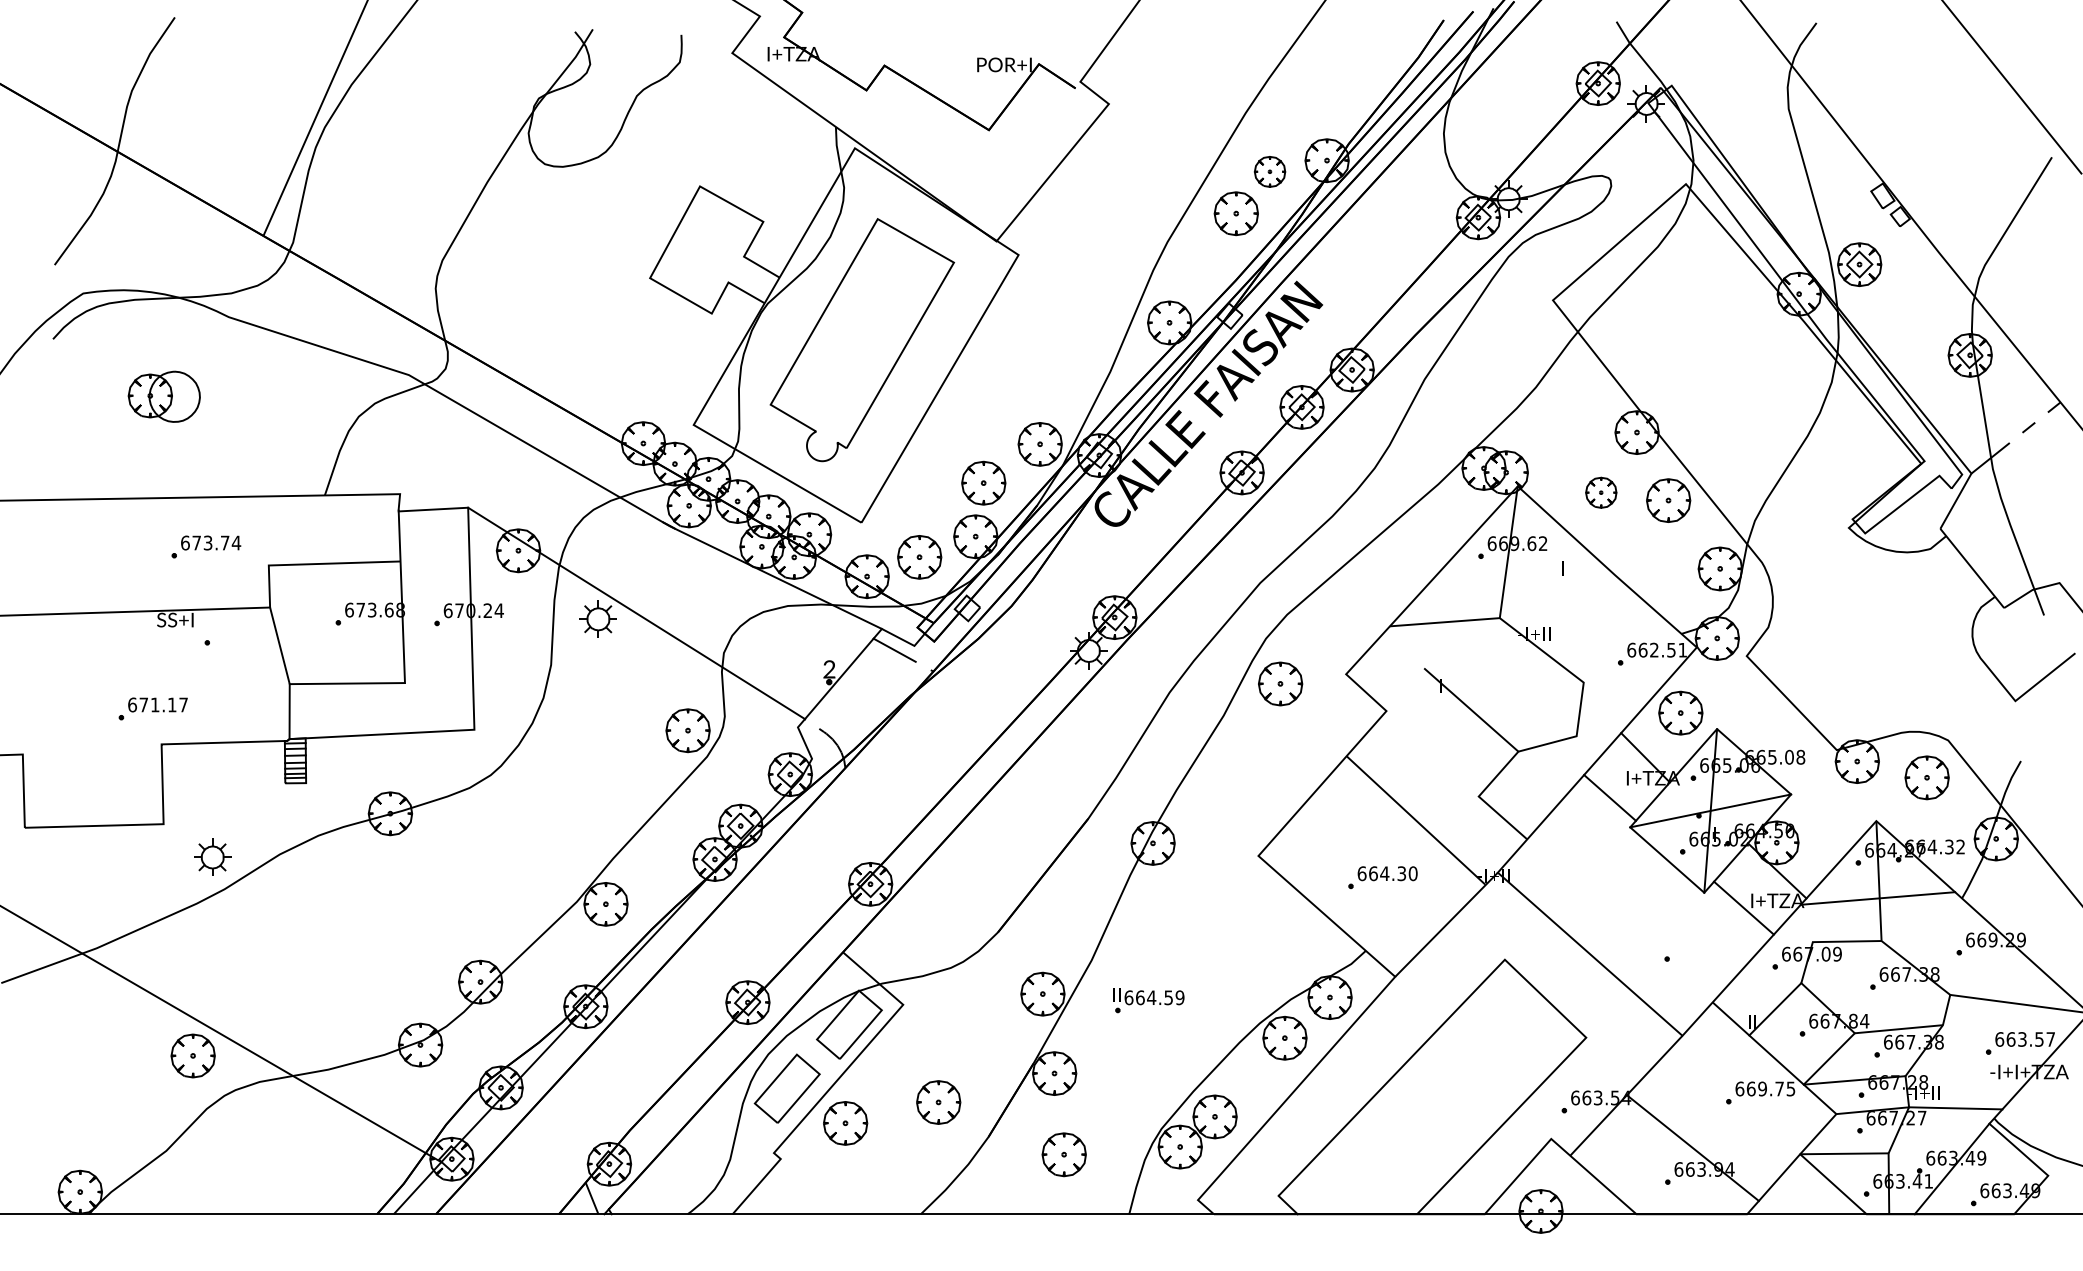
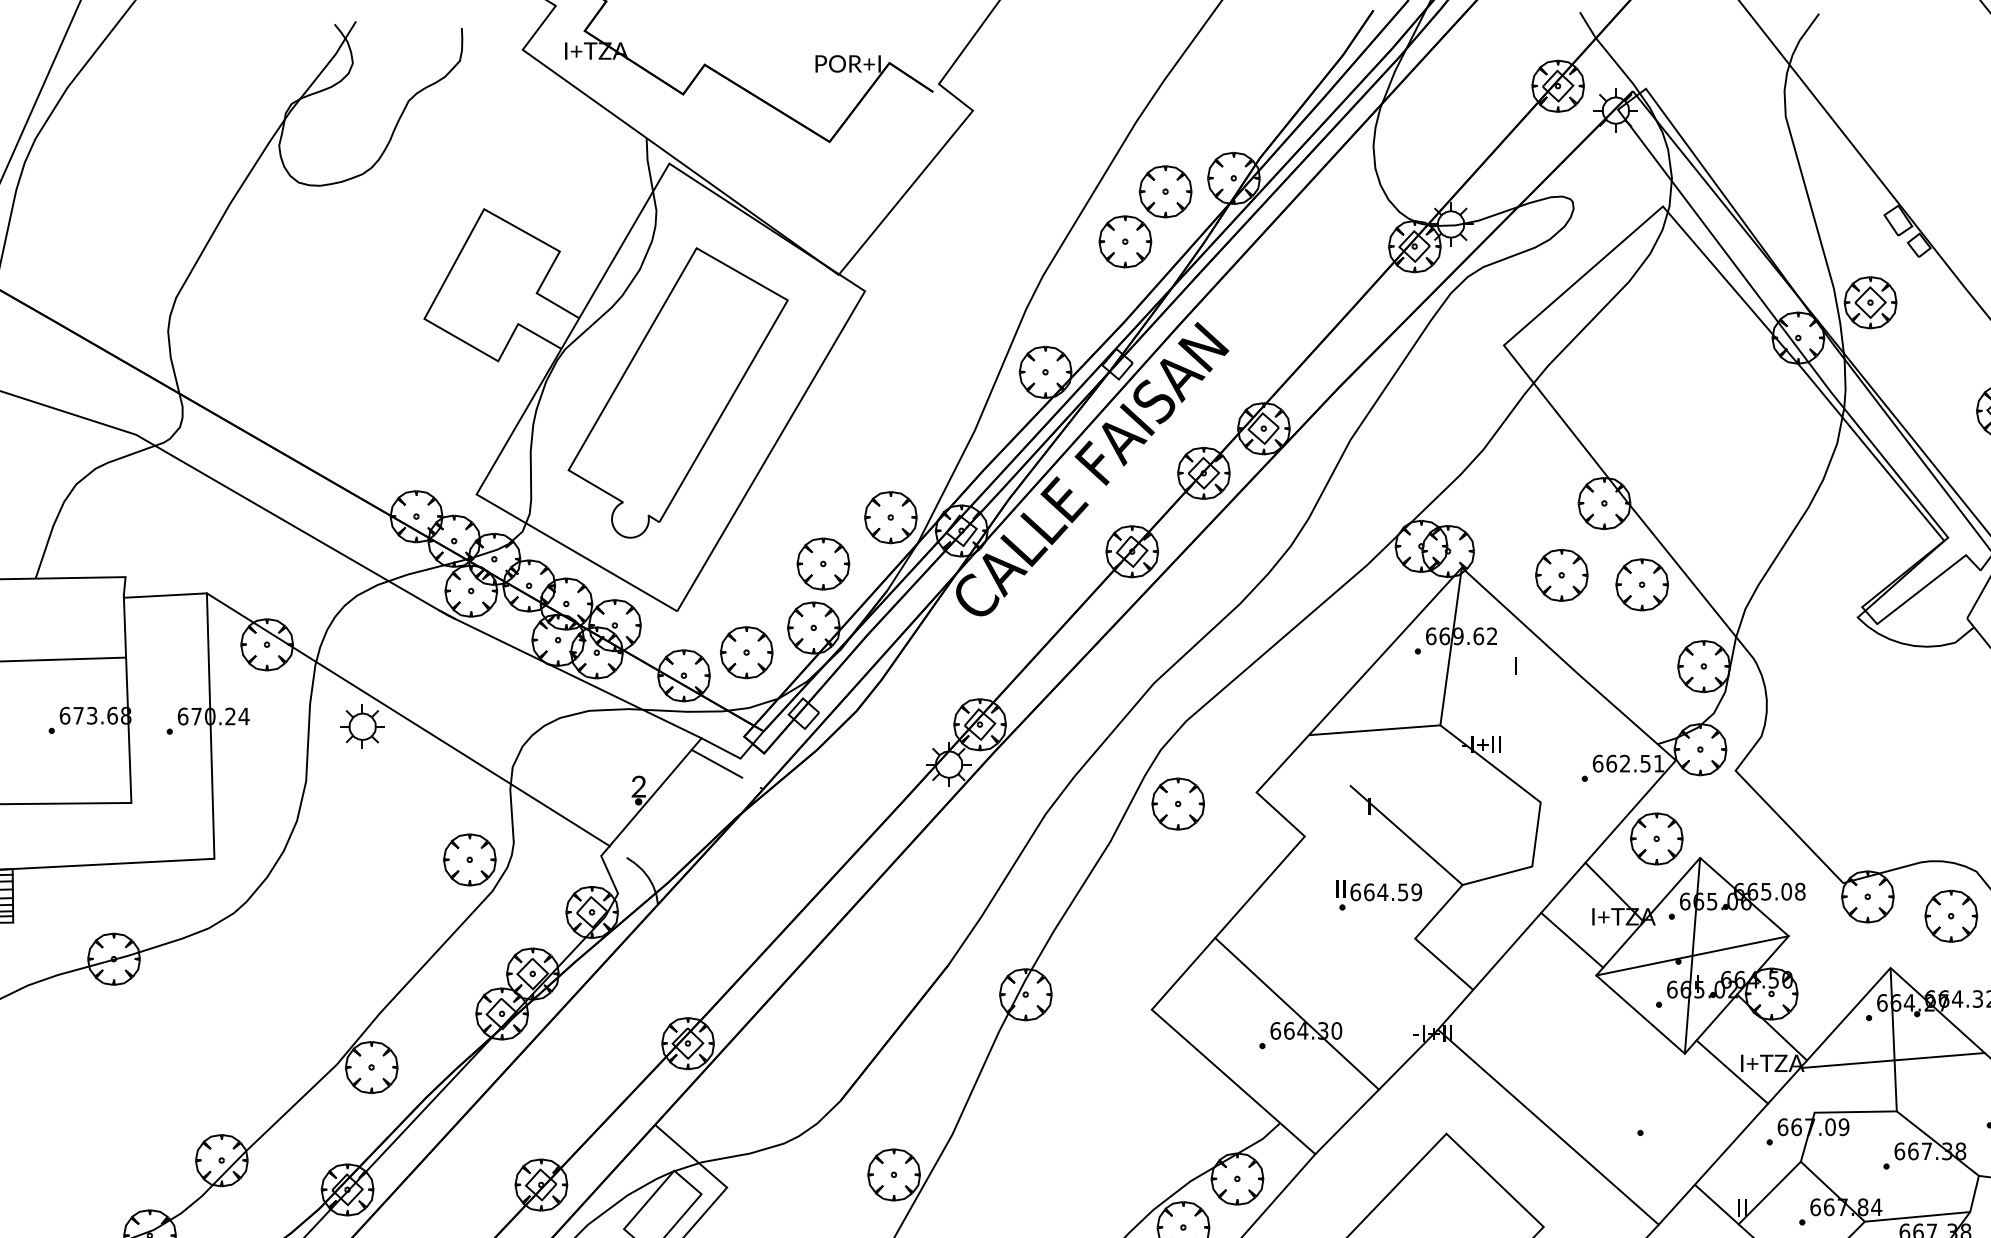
part: (1269, 171) -> (1165, 191), size x1.43
part: (1600, 492) -> (1560, 575), size x1.43
line: (1415, 819) -> (1296, 1012), moved
part: (1148, 1000) -> (1379, 895), moved

